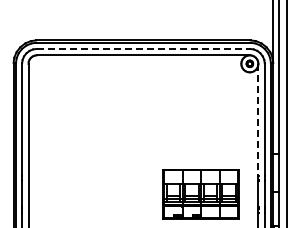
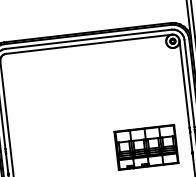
line: (143, 48) -> (88, 38), dashed -> solid
line: (258, 119) -> (184, 83), dashed -> solid

